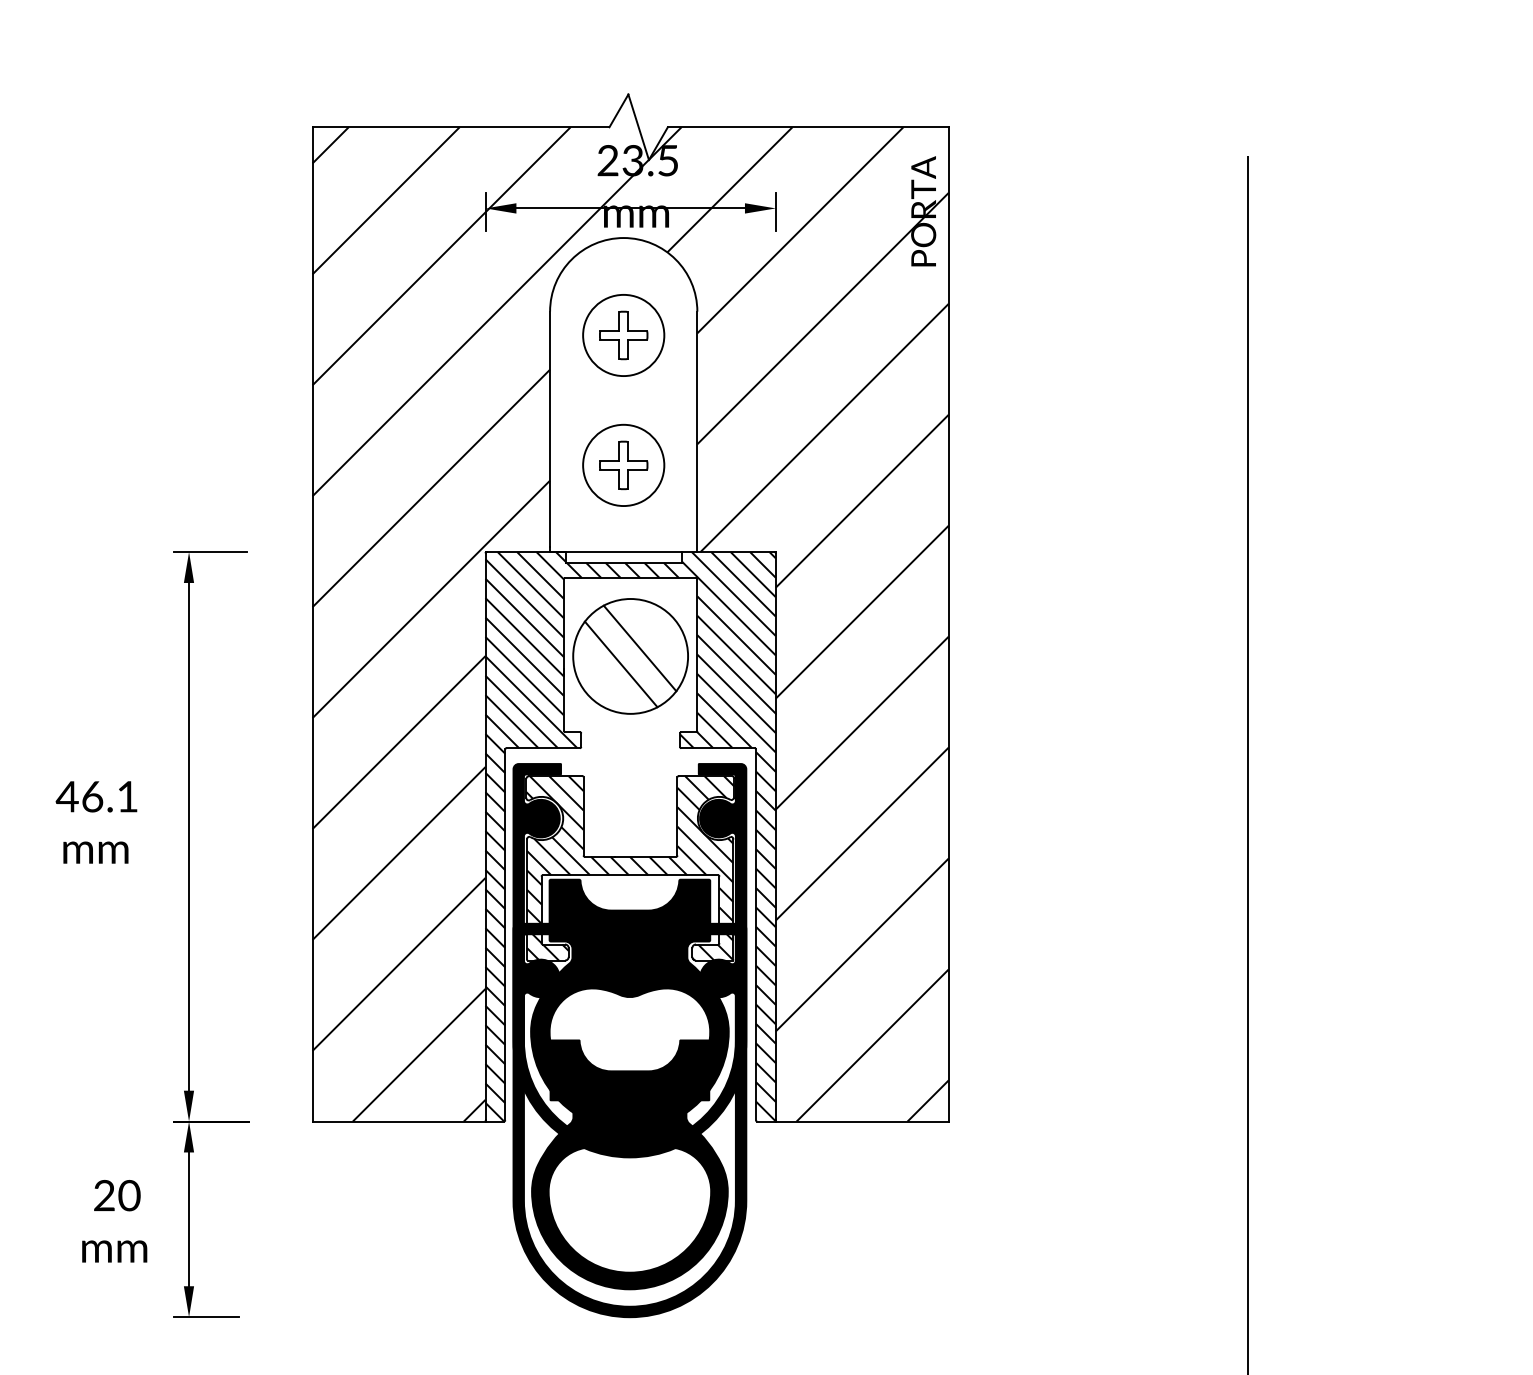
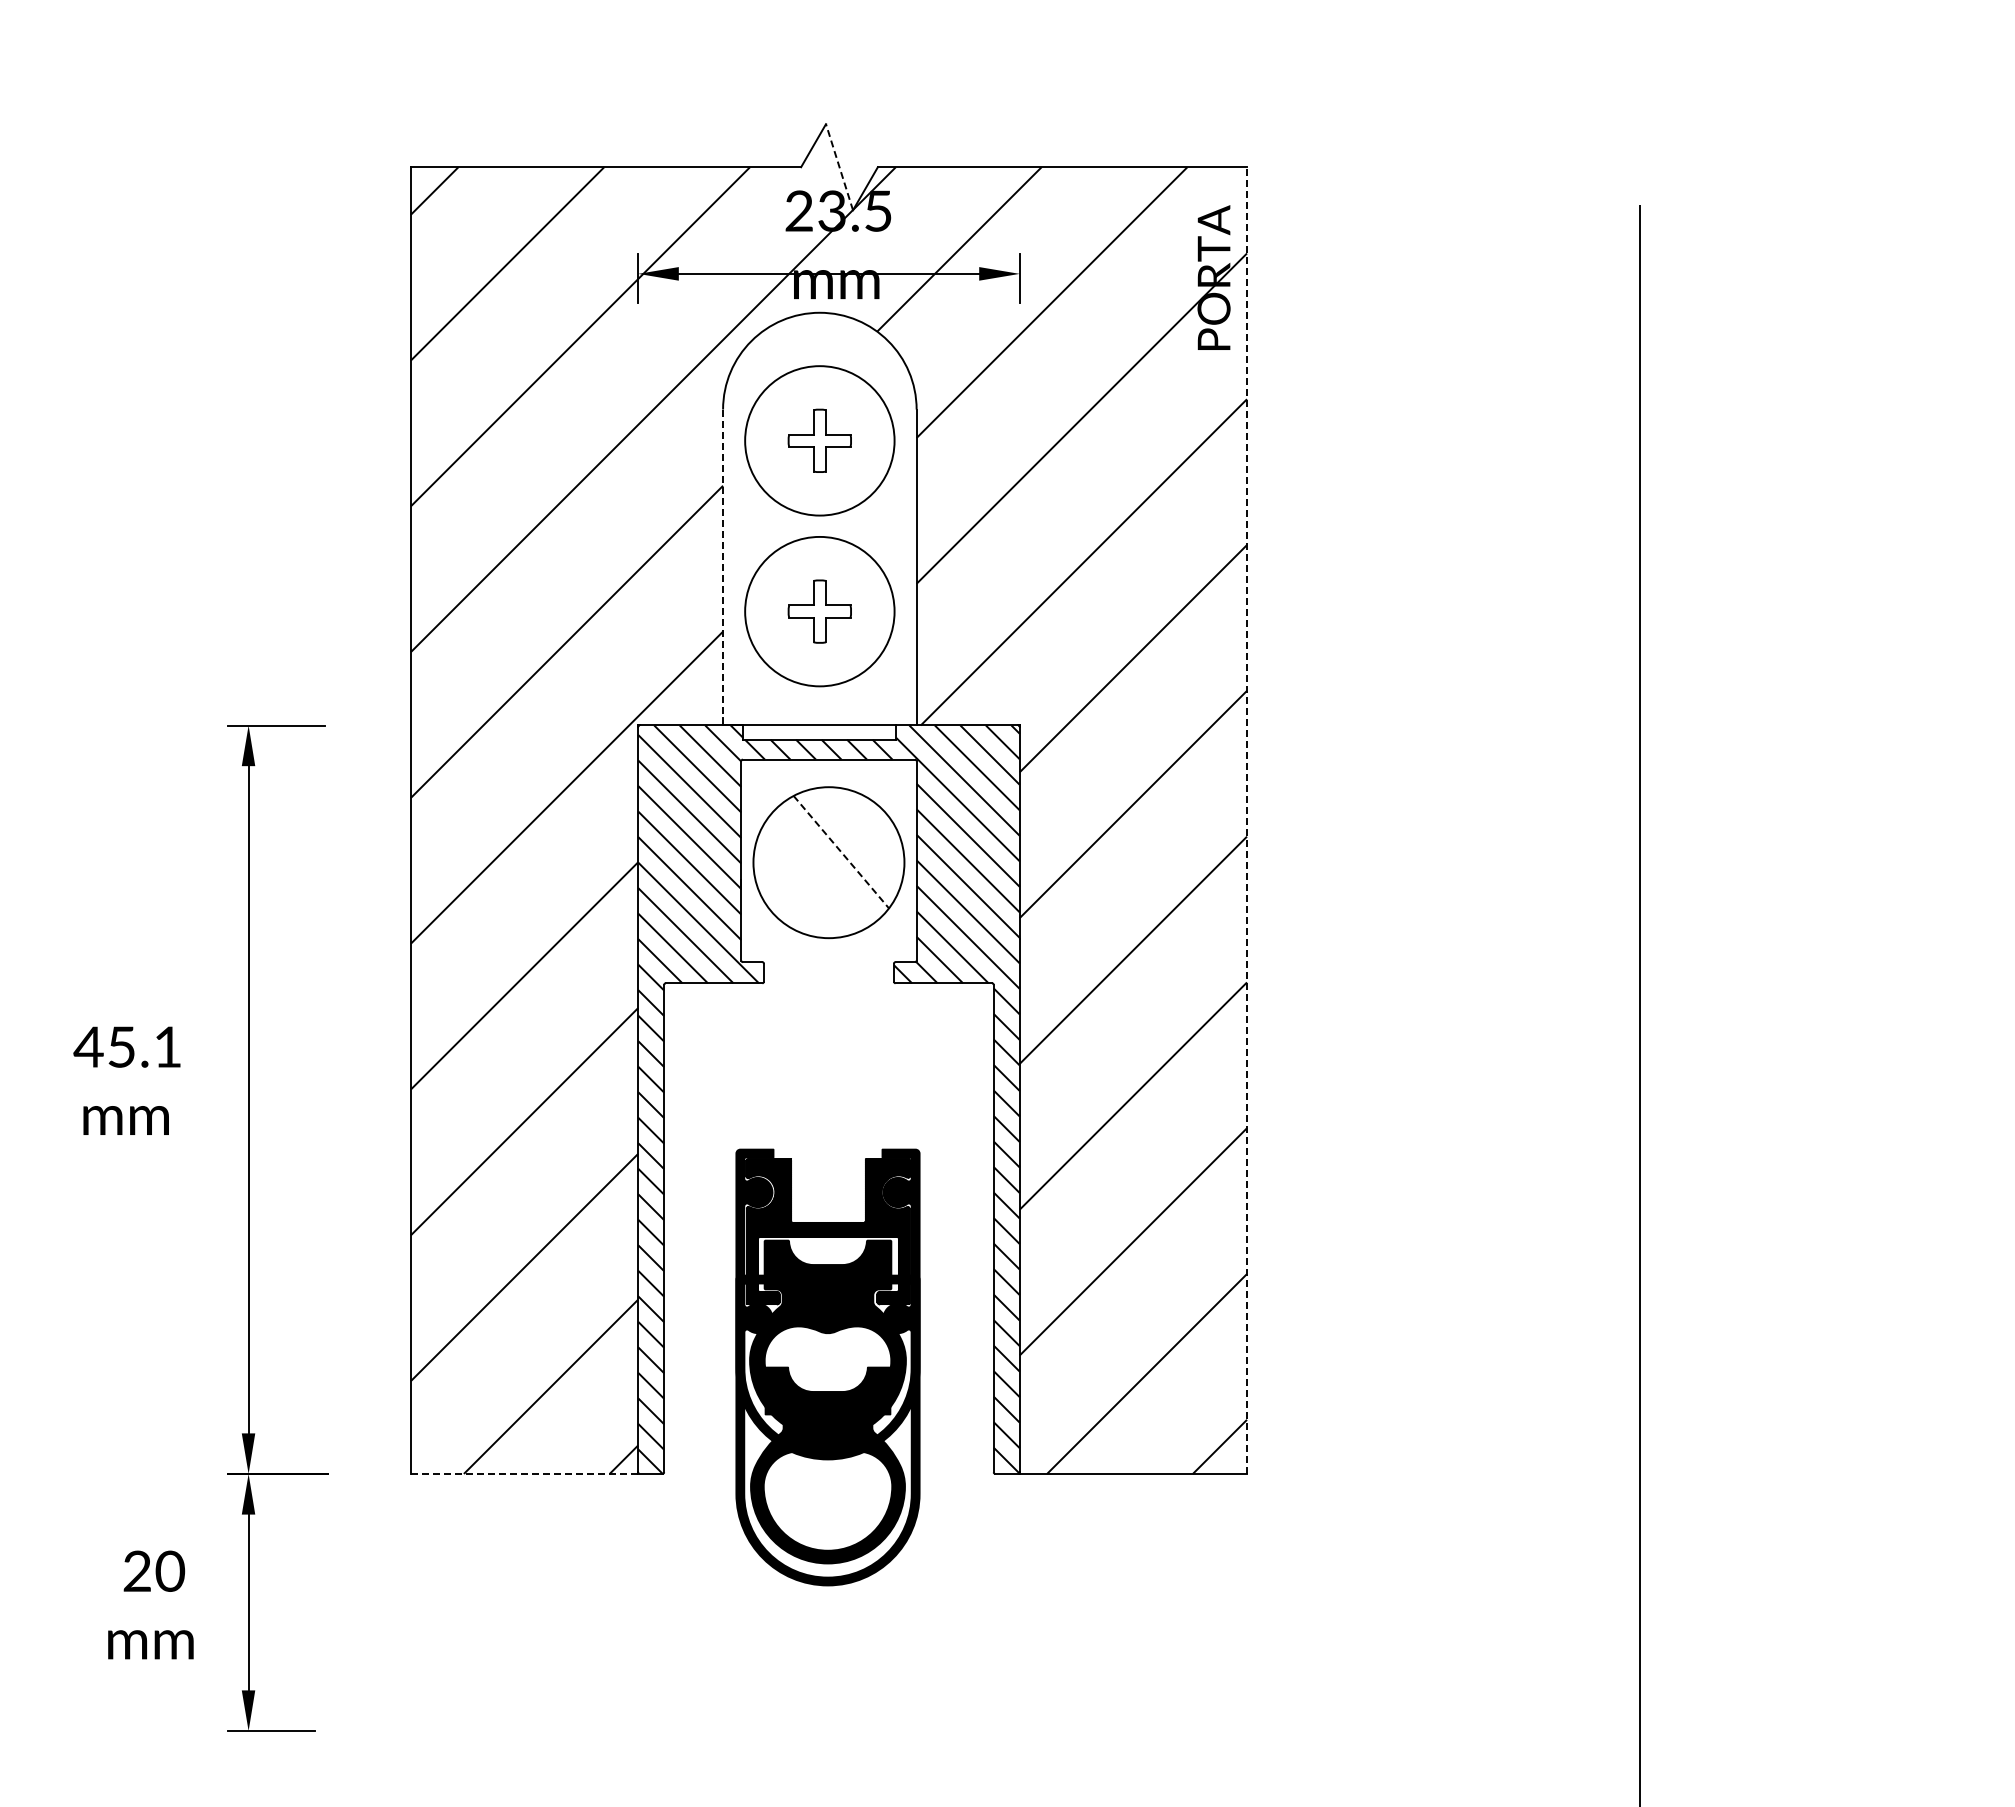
line: (638, 126) -> (839, 166), solid -> dashed
circle: (623, 335) -> (819, 440), size x1.4
line: (550, 429) -> (723, 564), solid -> dashed
circle: (623, 465) -> (819, 611), size x1.4
line: (949, 624) -> (1247, 820), solid -> dashed
line: (640, 648) -> (841, 852), solid -> dashed
line: (621, 663) -> (816, 872), removed
text: (92, 796) -> (121, 1046), 46.1 -> 45.1
part: (629, 1040) -> (827, 1367), size x0.6
line: (398, 1121) -> (524, 1473), solid -> dashed

